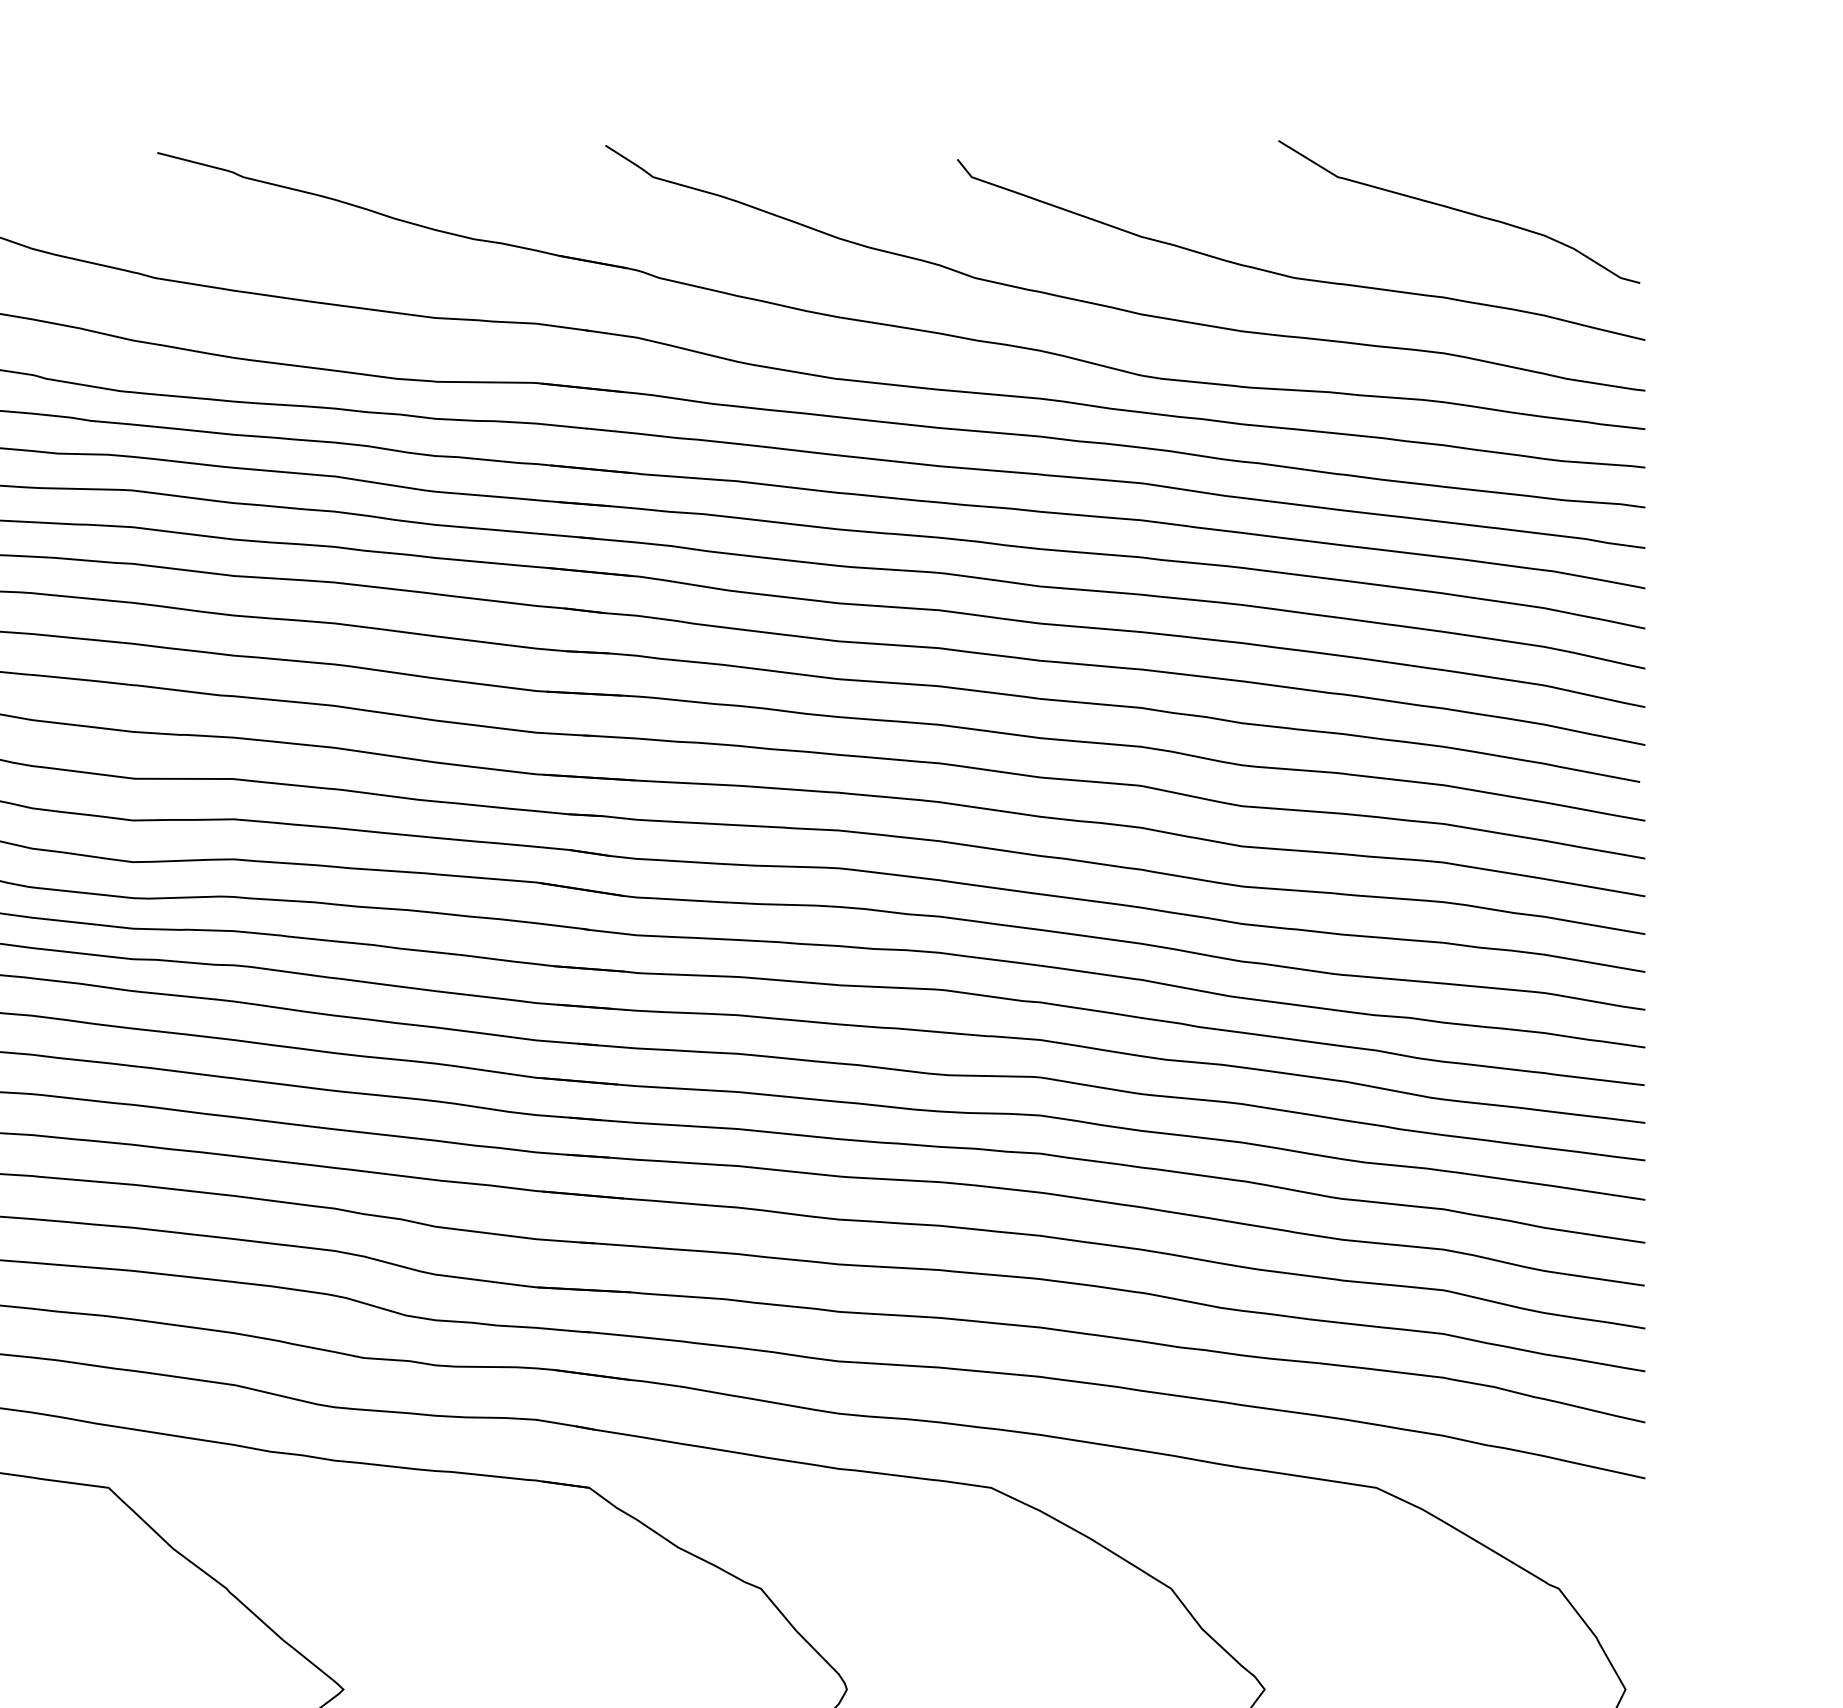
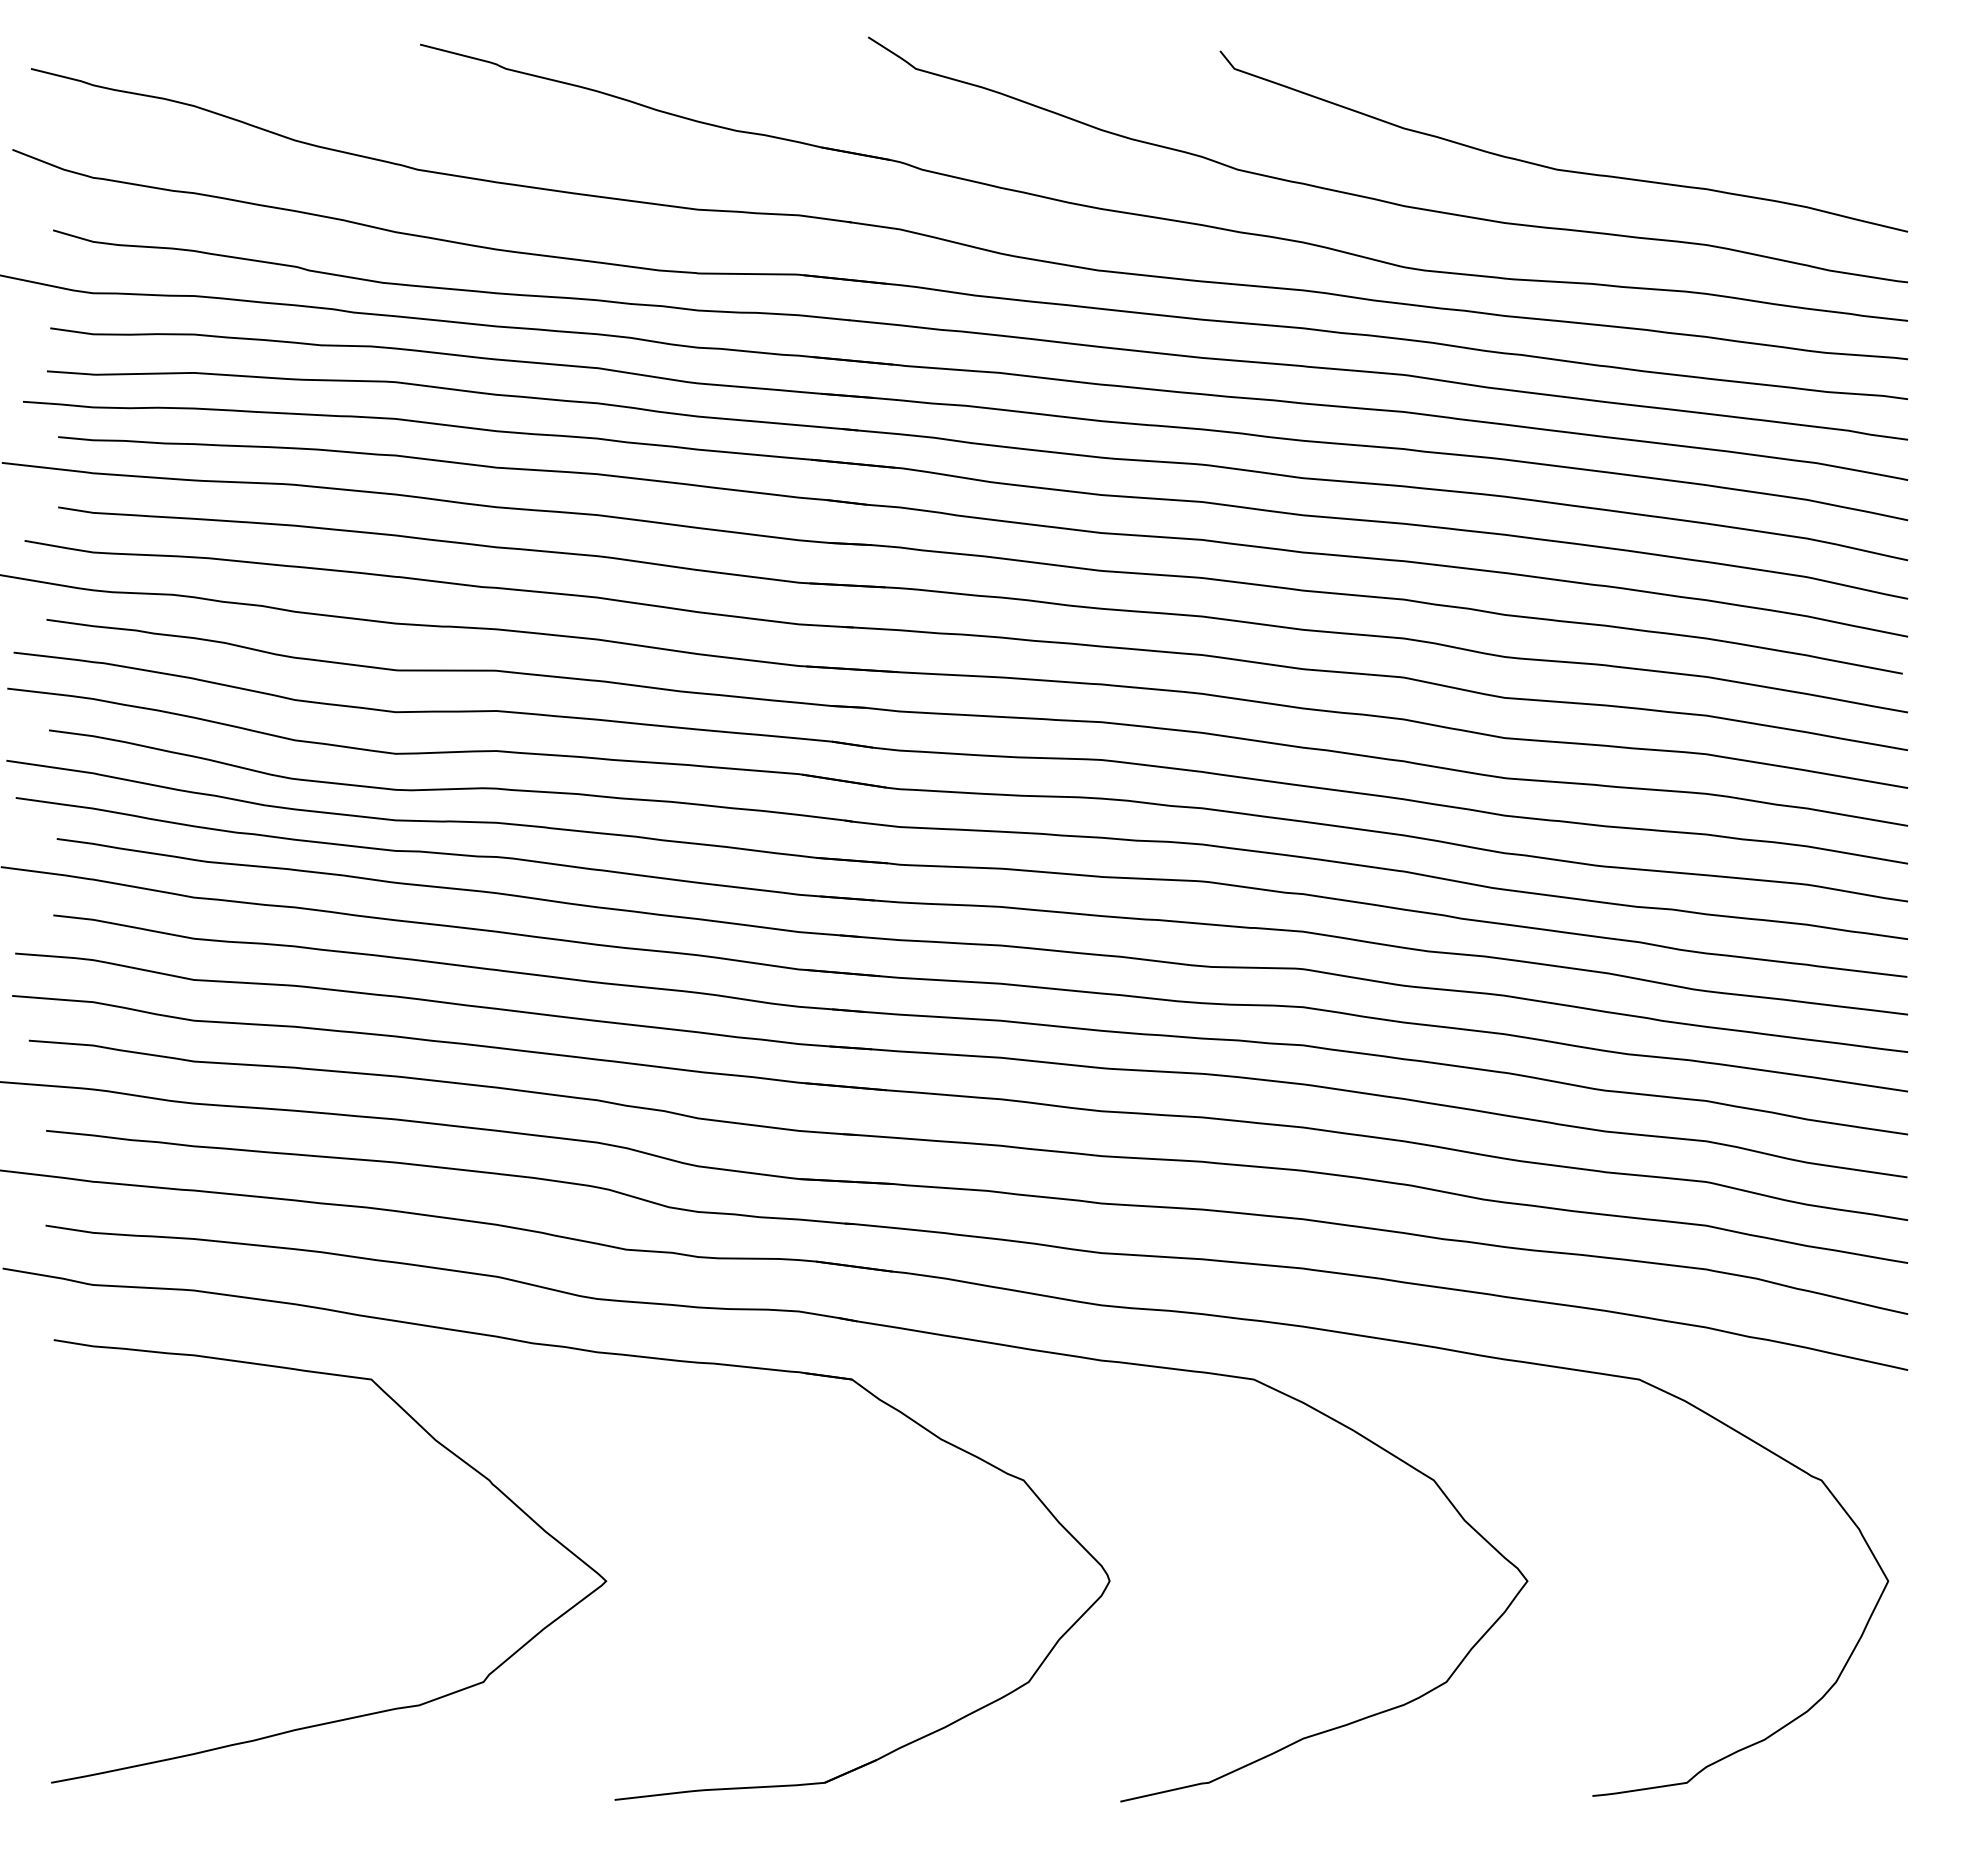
curve: (1458, 210) -> (1721, 102), removed

